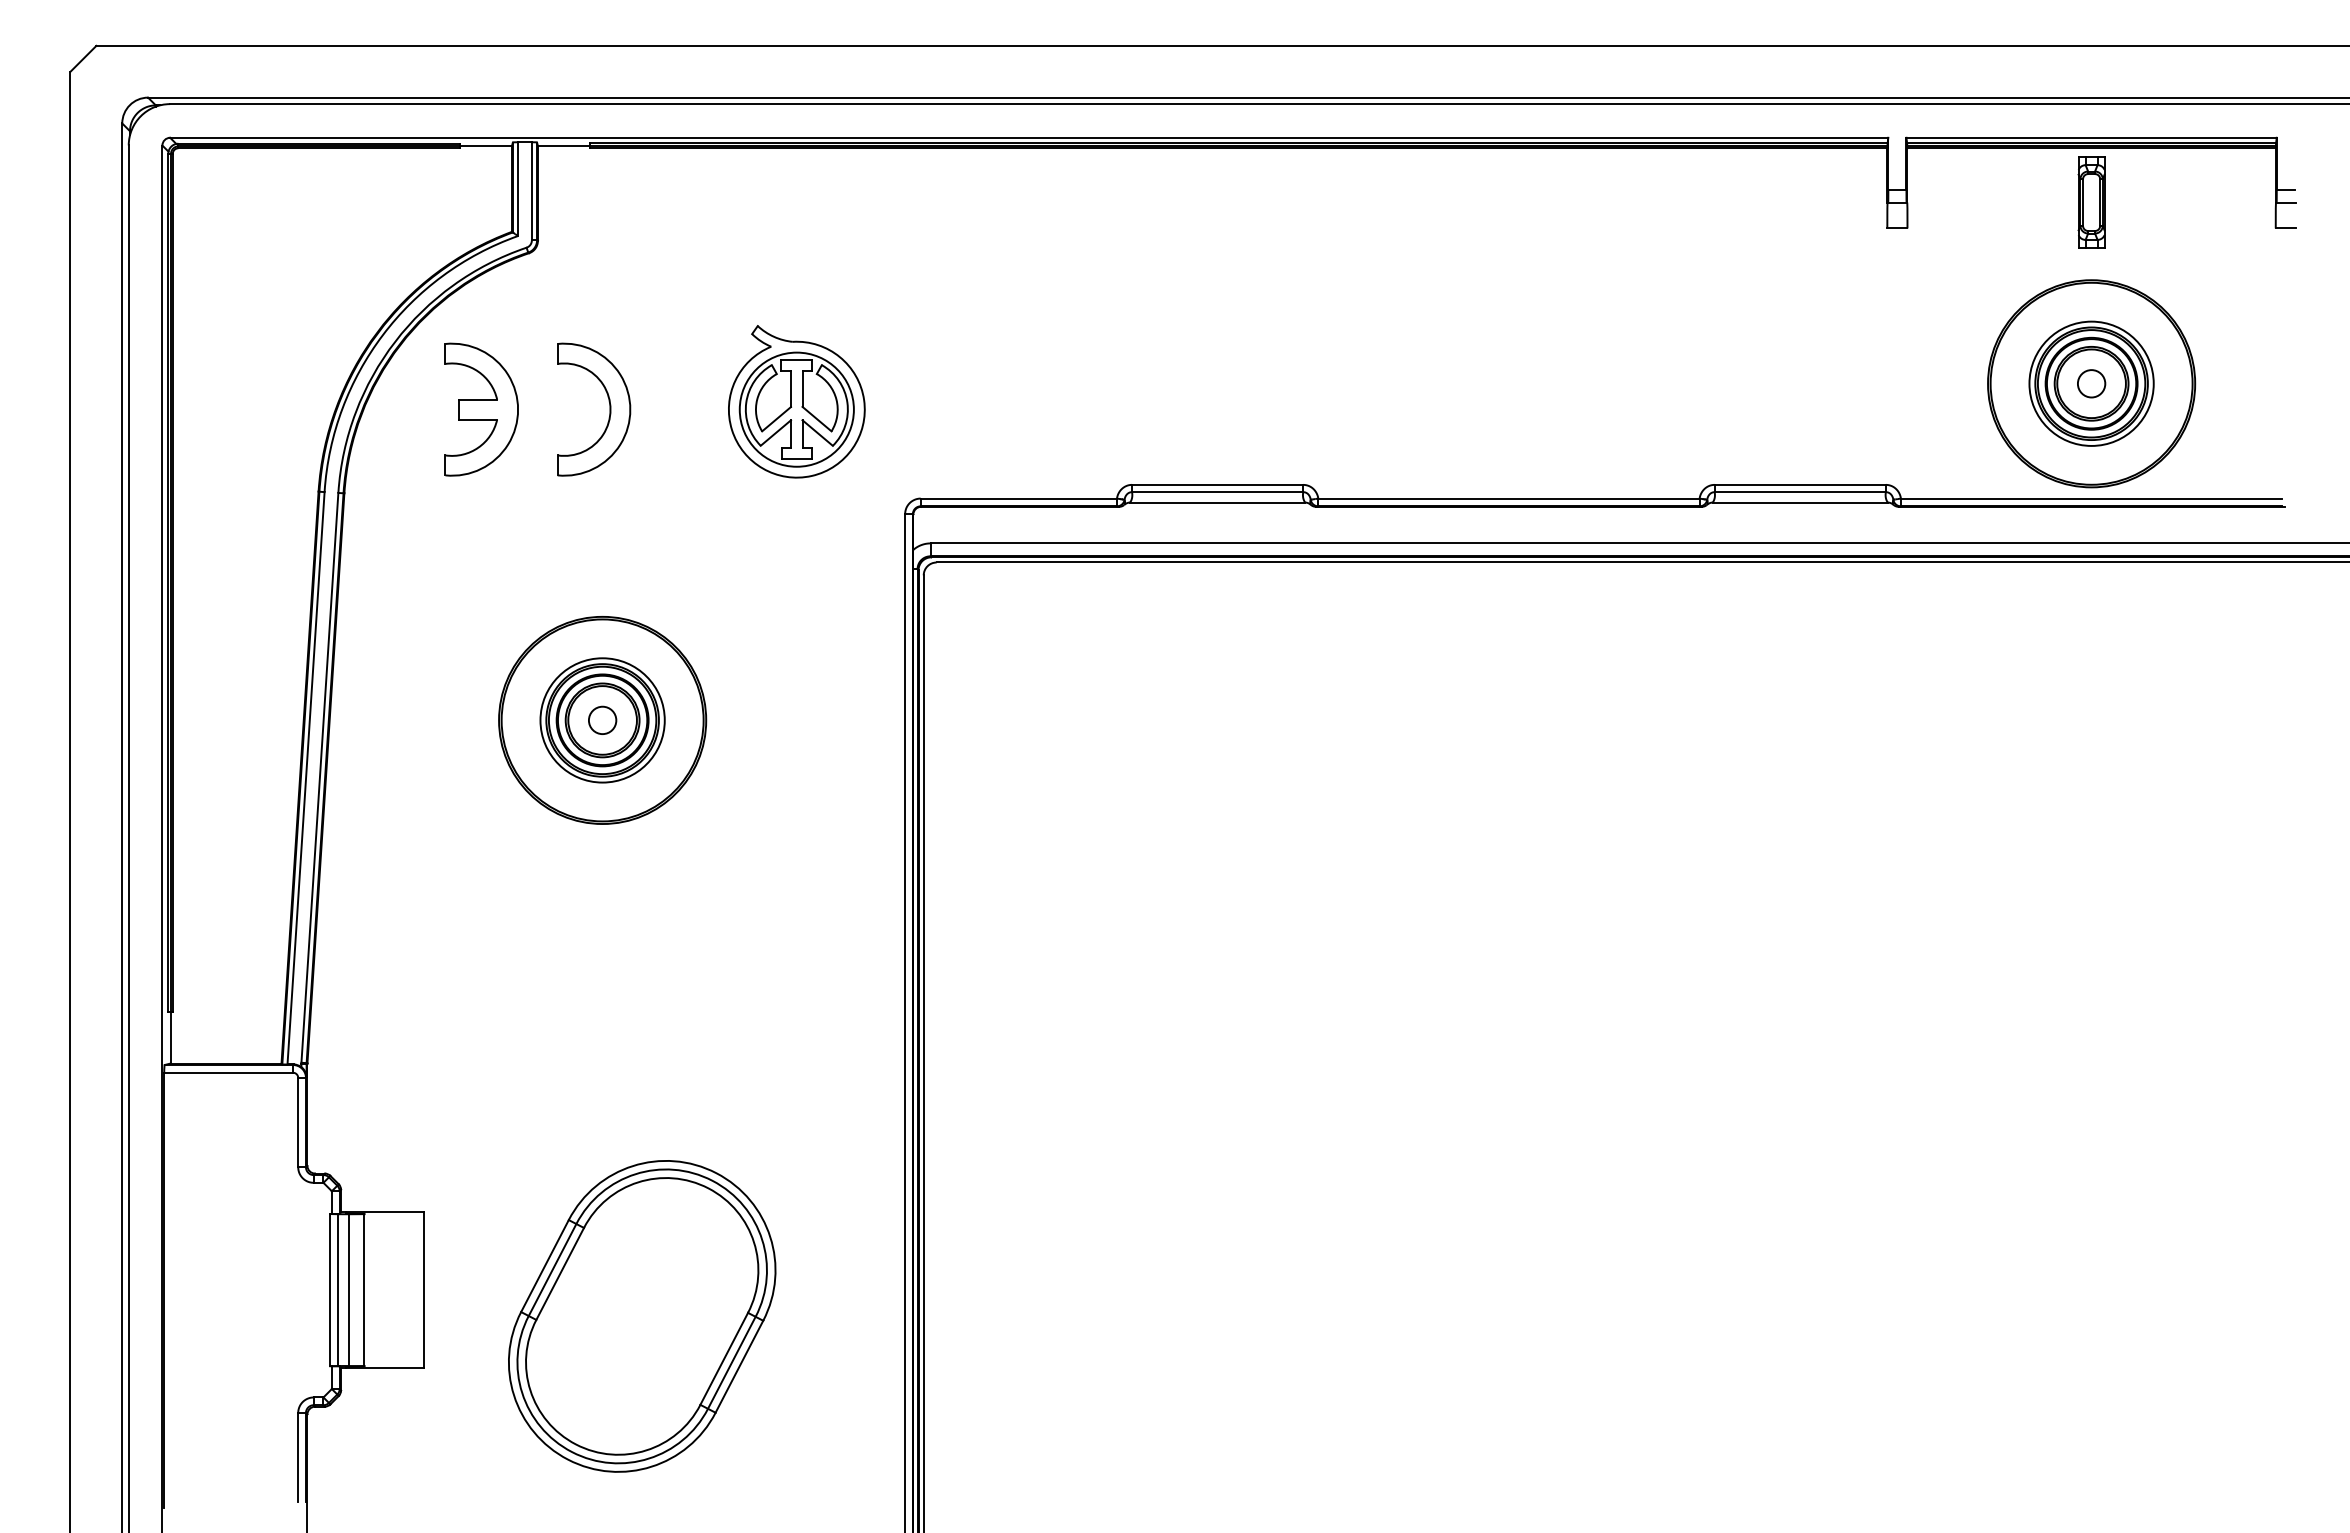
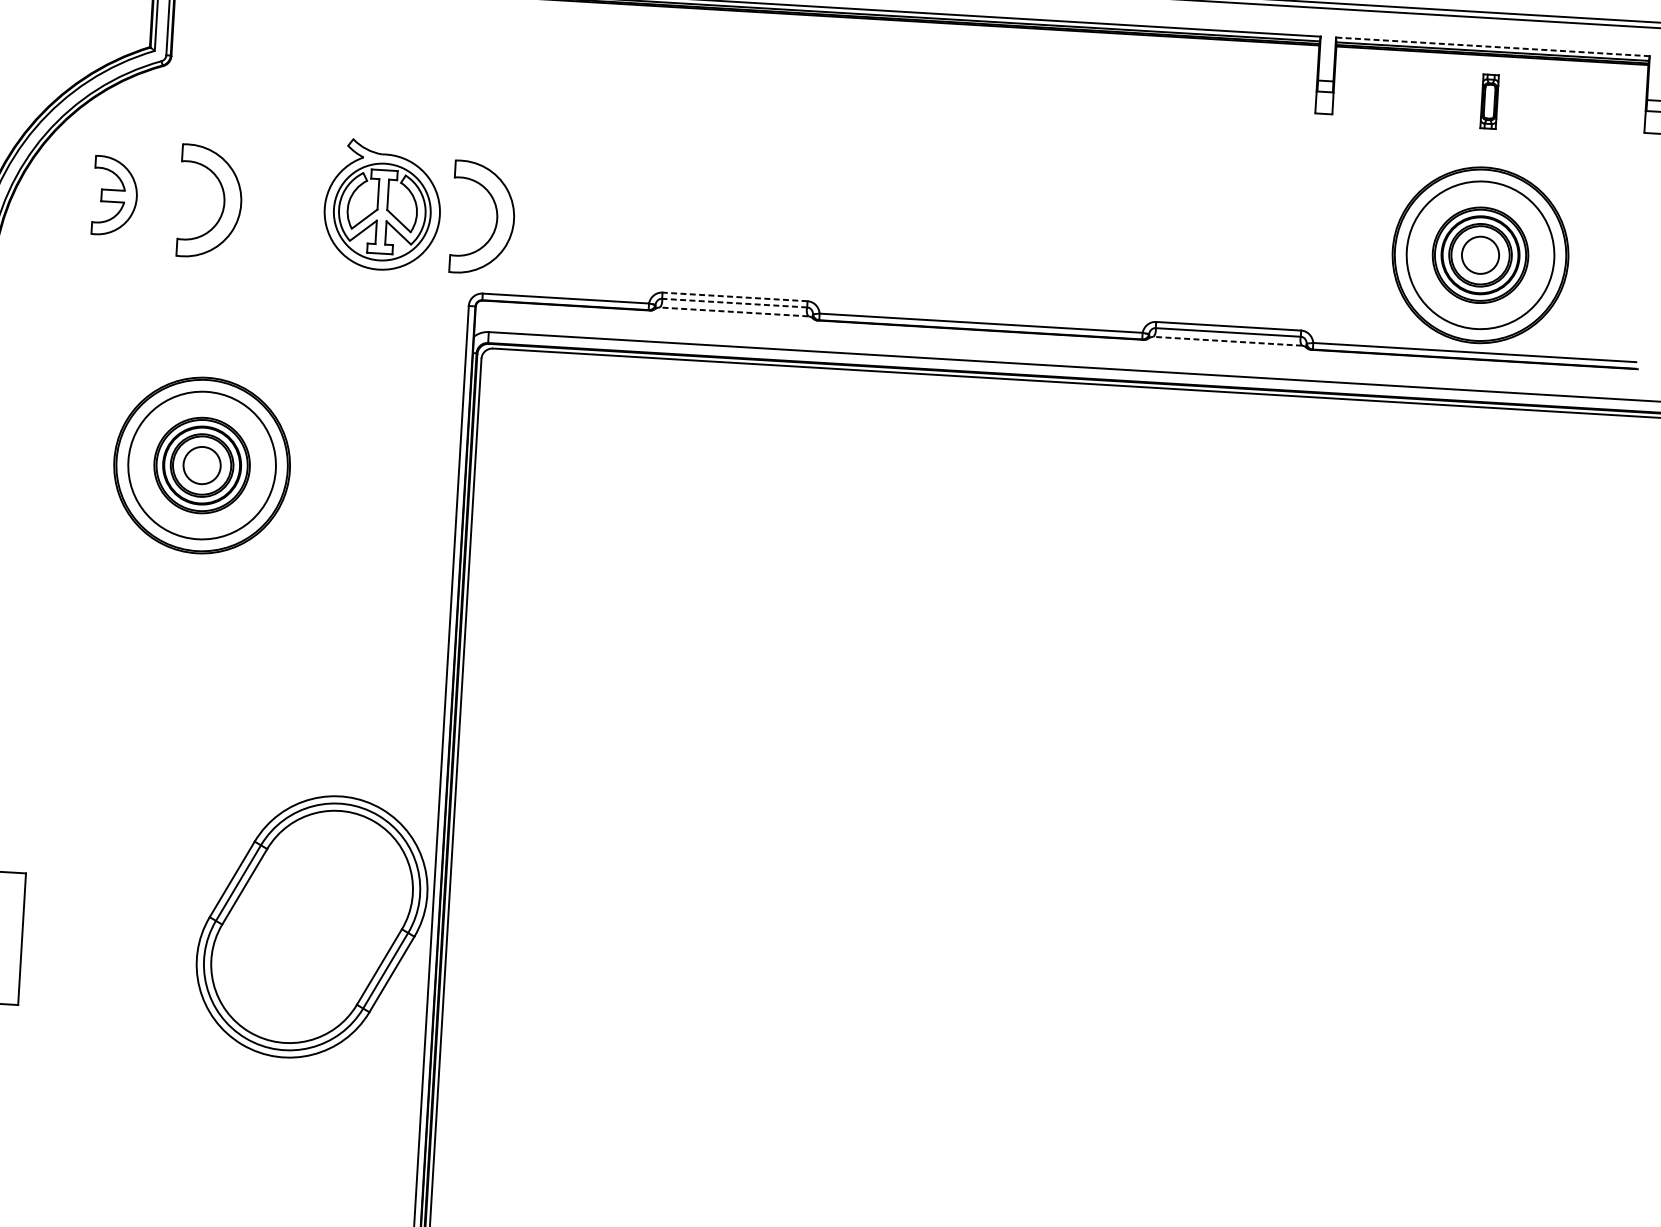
line: (2091, 137) -> (1492, 46), solid -> dashed
part: (2091, 202) -> (1489, 101), size x0.7
circle: (2091, 383) -> (1480, 255), size x1.4
circle: (2091, 383) -> (1480, 255), size x1.6
part: (481, 409) -> (115, 196), size x0.7
part: (931, 409) -> (496, 218), added
line: (1217, 484) -> (734, 296), solid -> dashed
line: (1217, 492) -> (734, 303), solid -> dashed
line: (1217, 502) -> (734, 311), solid -> dashed
line: (1799, 502) -> (1227, 341), solid -> dashed
circle: (602, 720) -> (202, 465), size x1.4
circle: (602, 720) -> (202, 465), size x1.6
part: (642, 1316) -> (312, 927), moved

